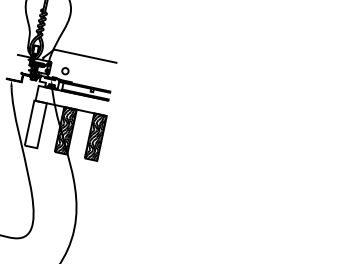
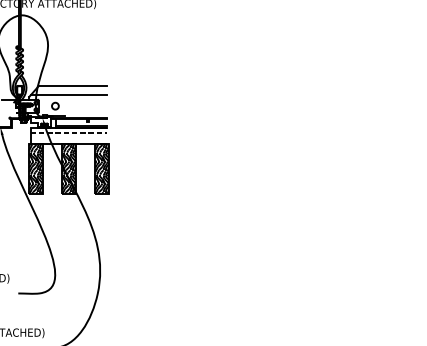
line: (80, 63) -> (69, 94), added
line: (72, 98) -> (68, 133), added
hatch: (36, 124) -> (36, 168), added

